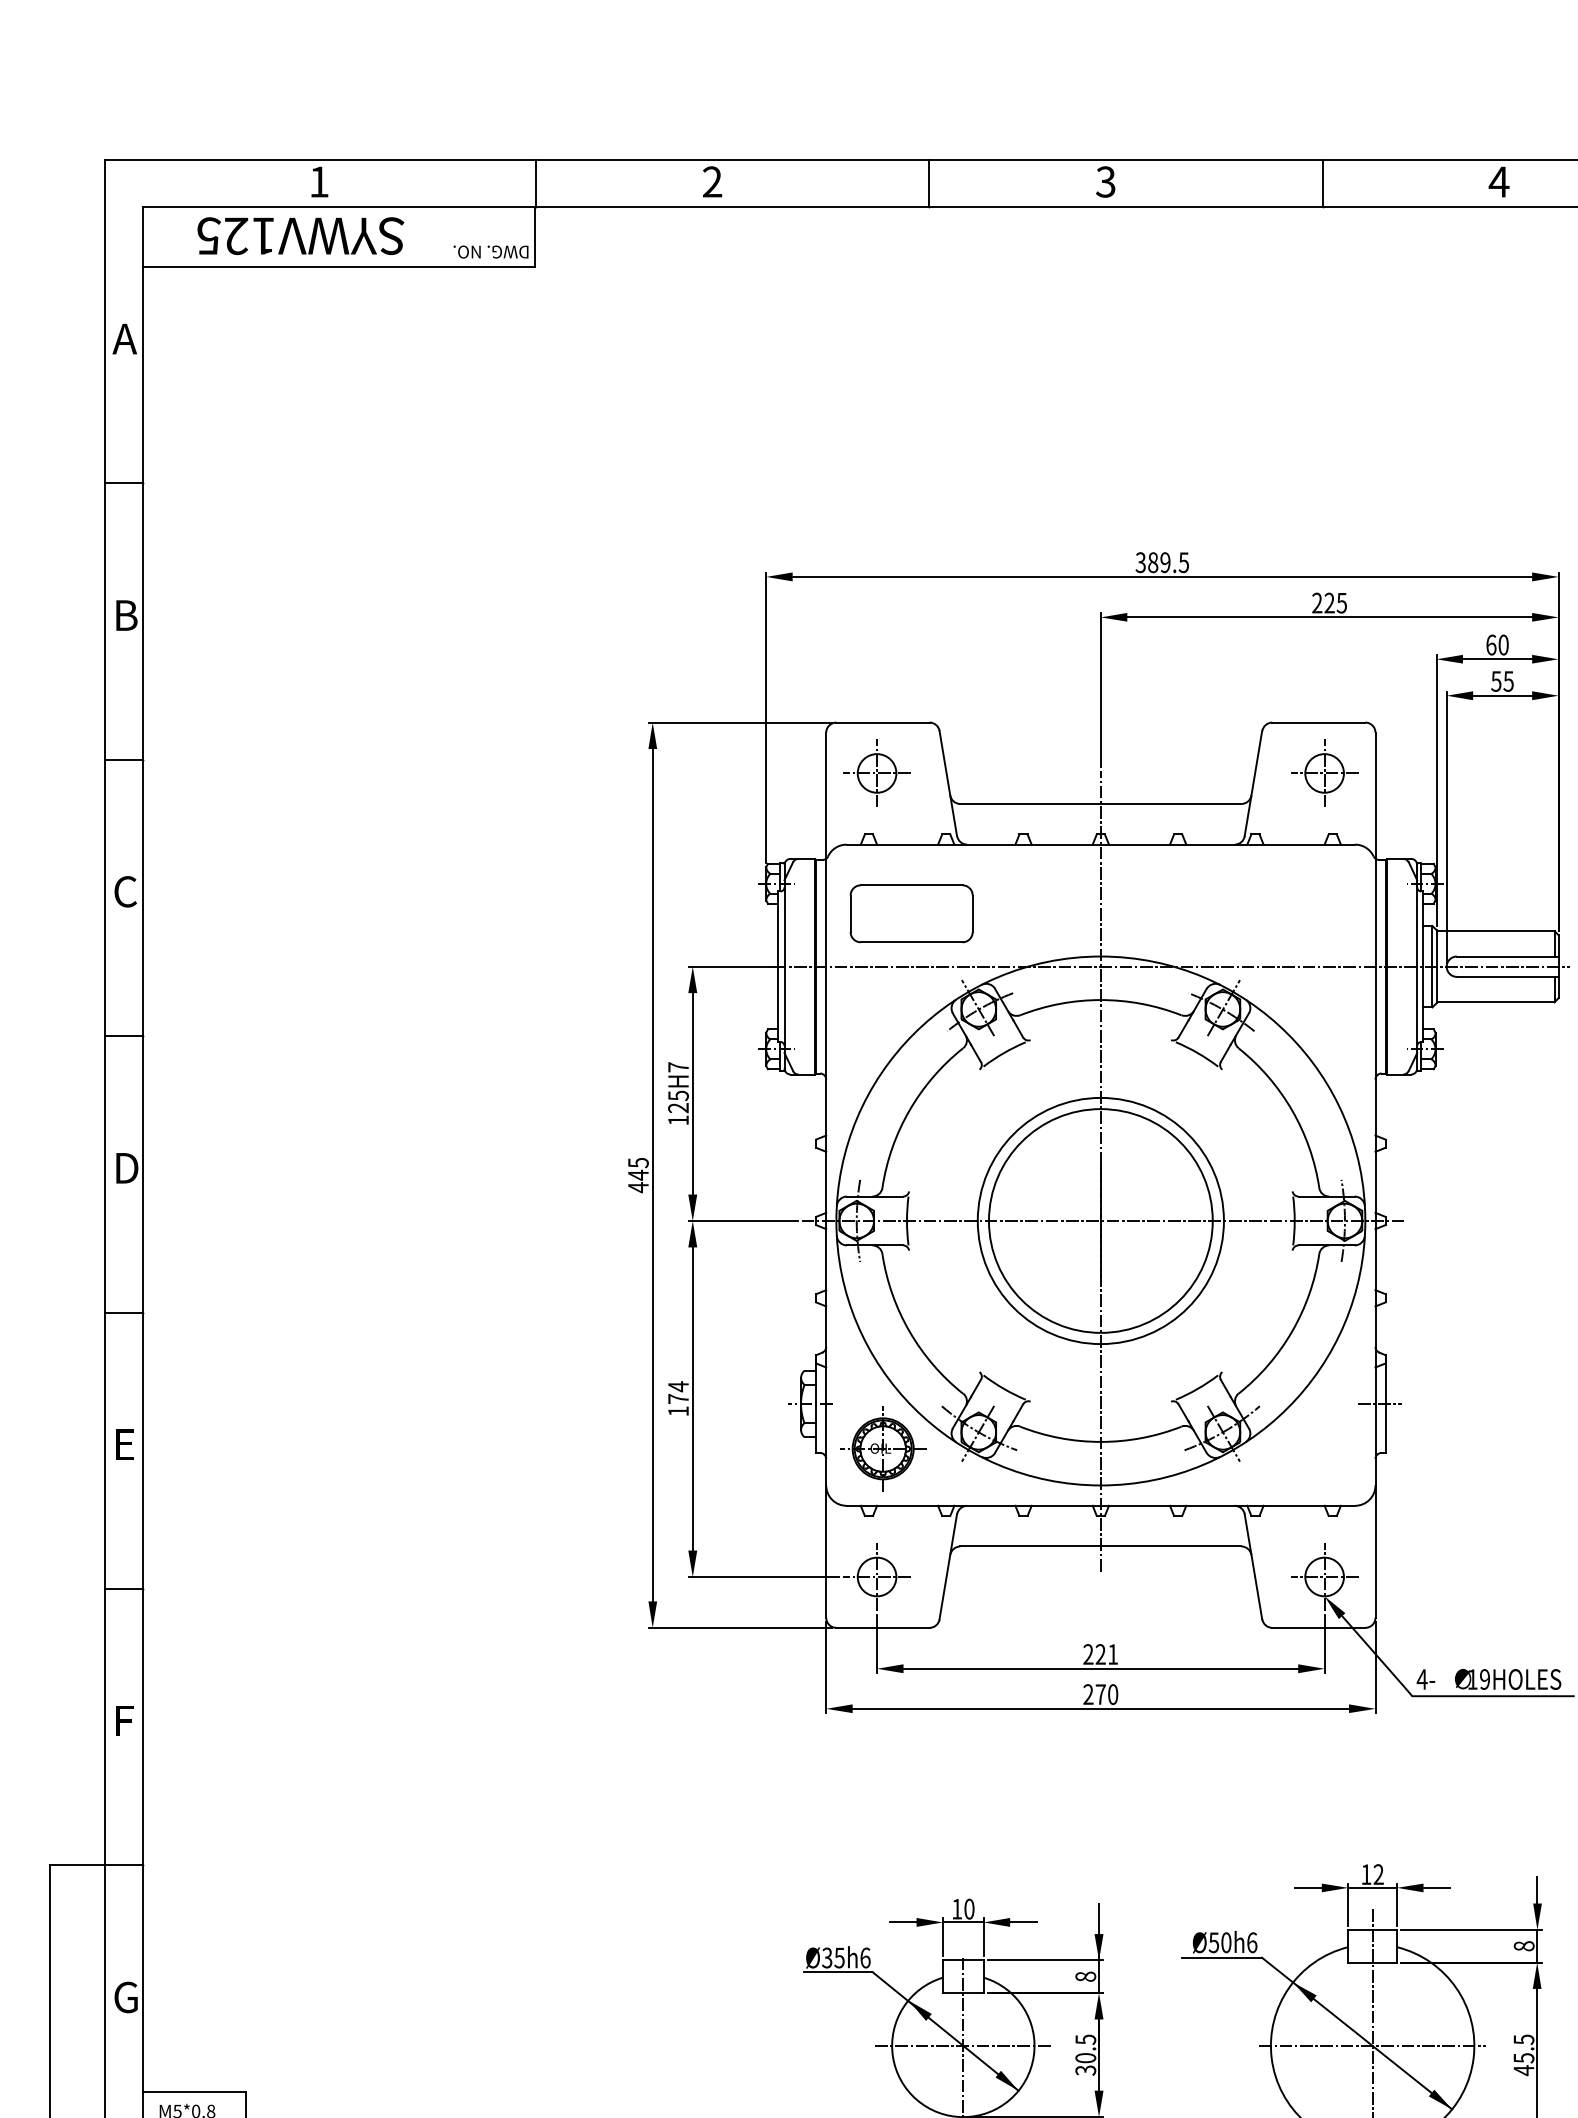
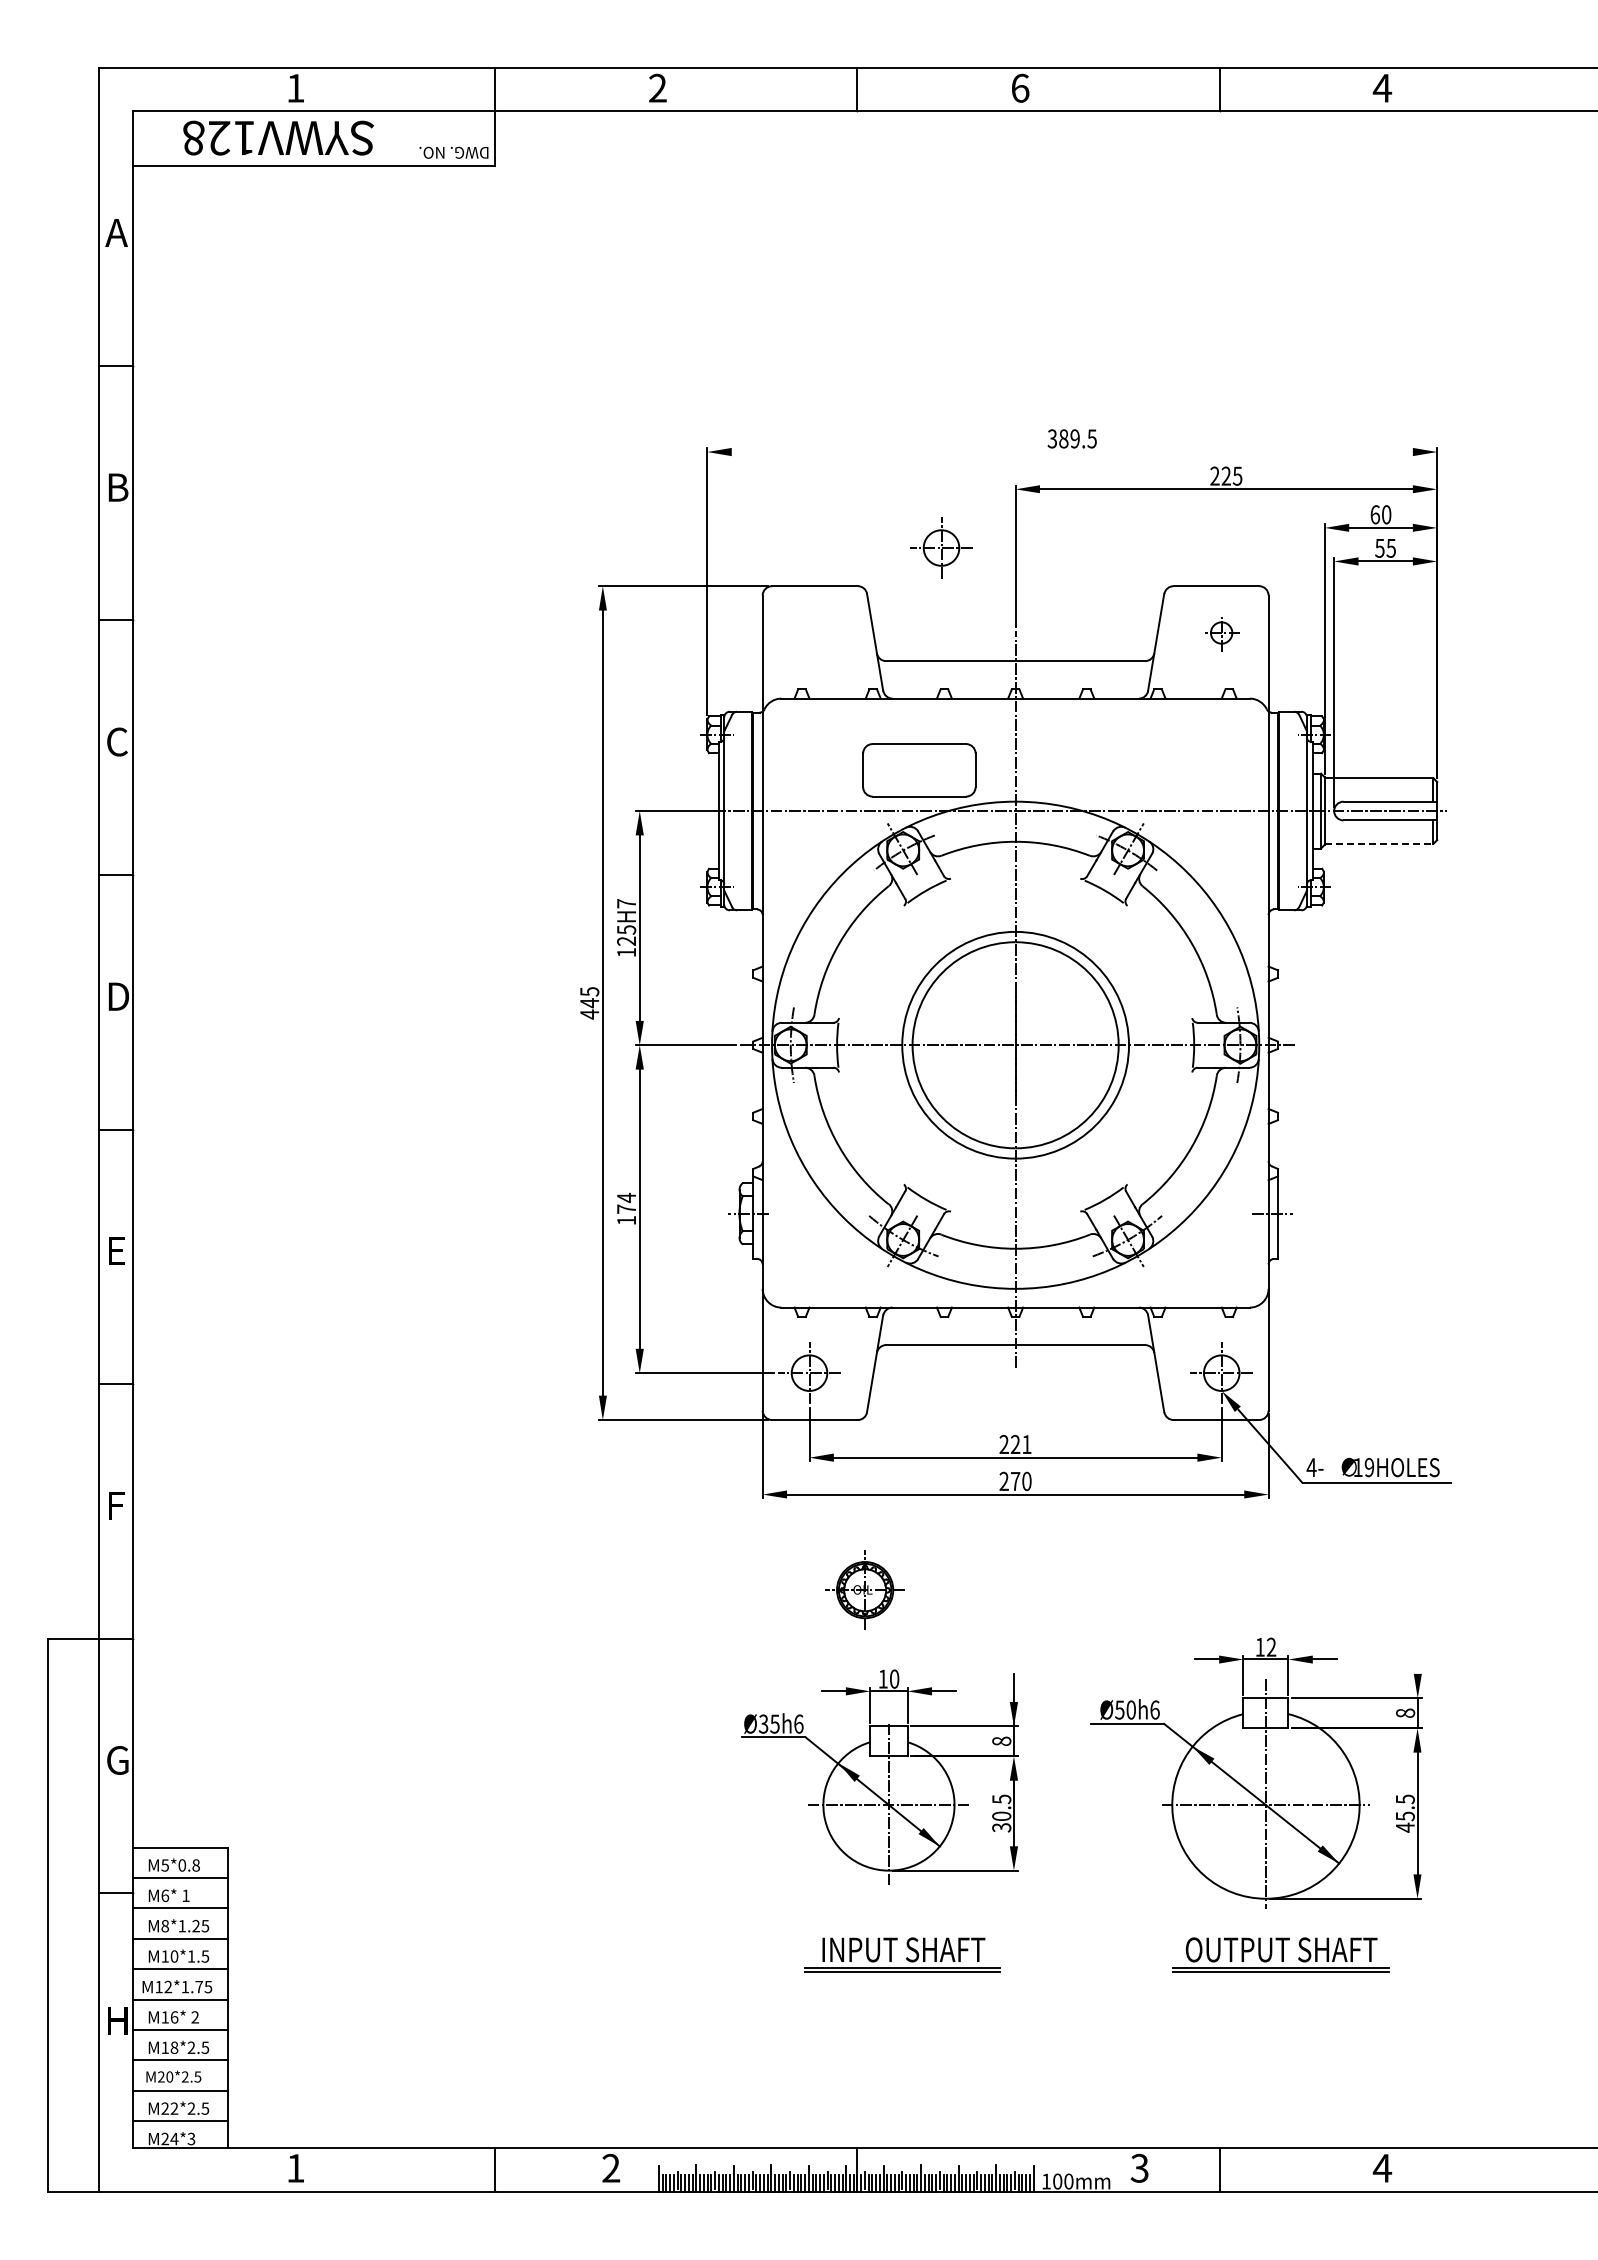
text: (1106, 181) -> (1020, 87), 3 -> 6
text: (209, 235) -> (194, 137), SYWV125 -> SYWV128
line: (1161, 577) -> (1071, 452), removed
part: (877, 772) -> (941, 547), moved
part: (1324, 772) -> (1221, 632), size x0.6
part: (911, 913) -> (919, 770), moved
line: (1495, 1001) -> (1379, 843), solid -> dashed
part: (882, 1448) -> (864, 1589), moved
line: (1537, 1890) -> (1417, 1661), removed

